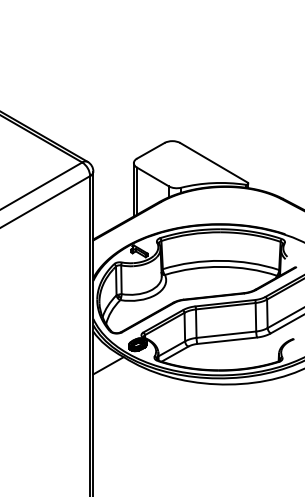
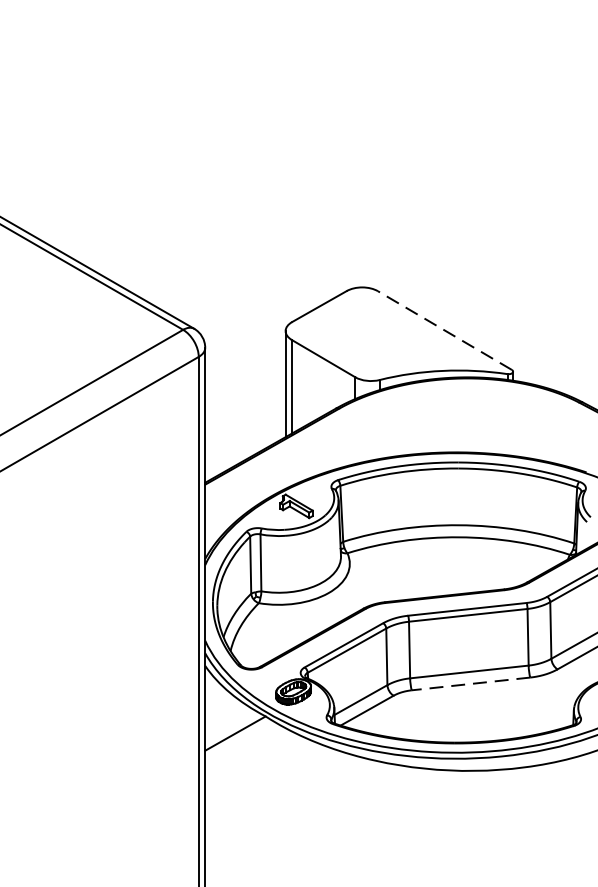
line: (213, 162) -> (443, 329), solid -> dashed
line: (226, 340) -> (469, 683), solid -> dashed

